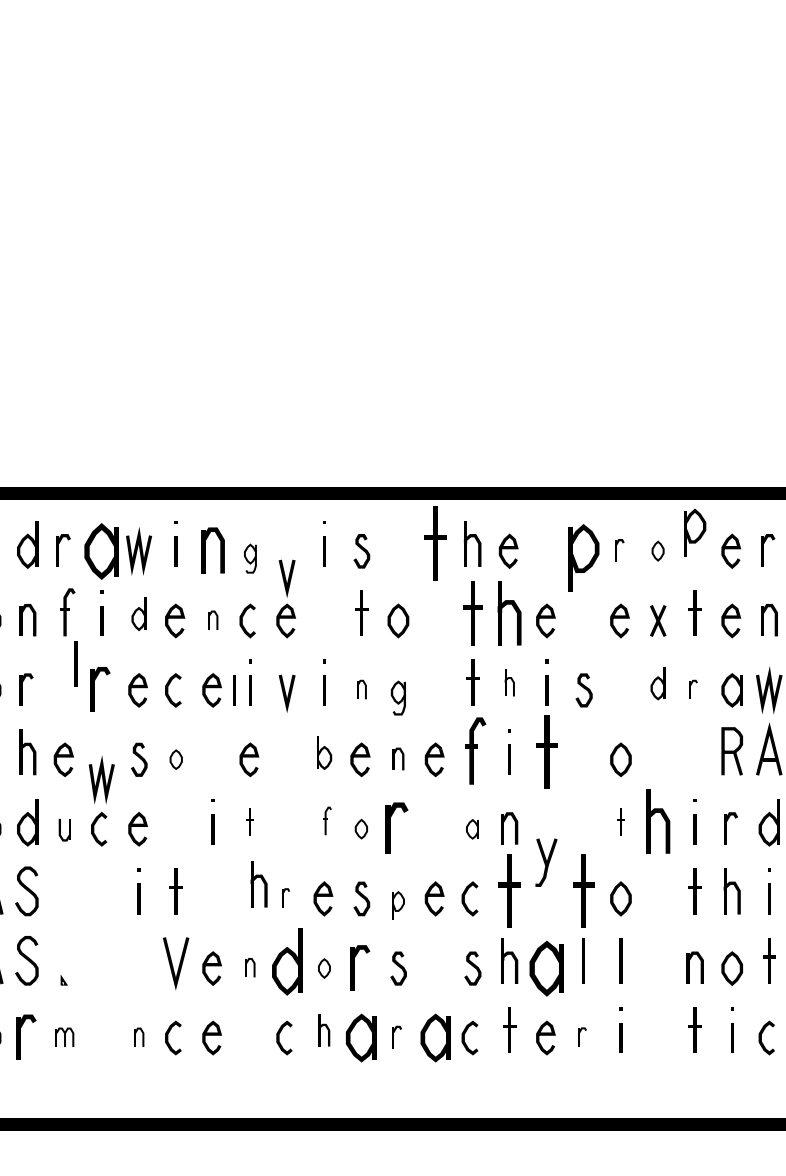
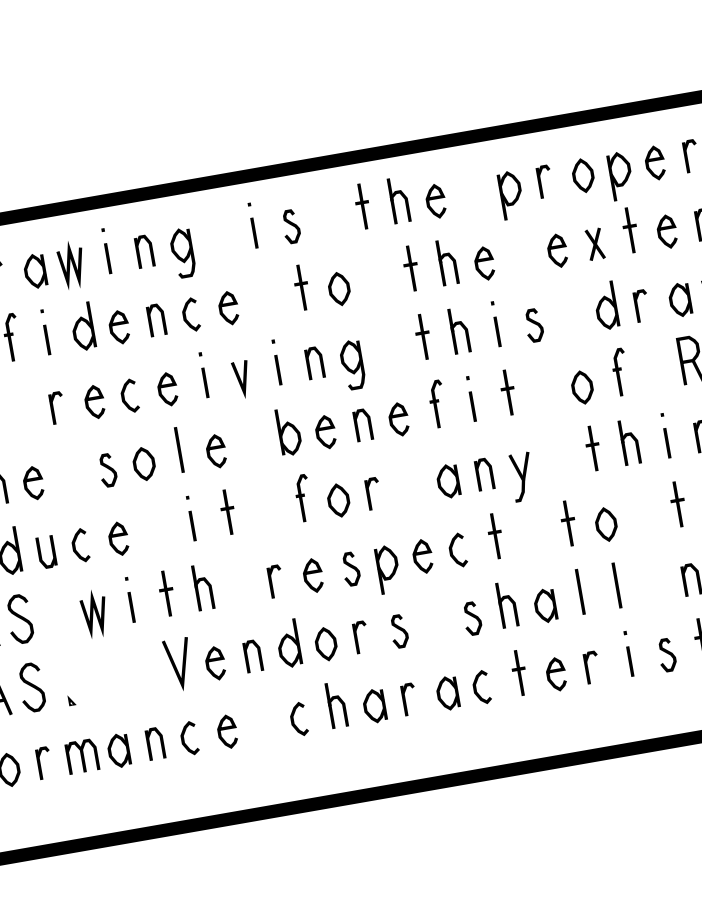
part: (695, 532) -> (621, 175), moved
part: (435, 543) -> (362, 206), size x0.62
part: (101, 550) -> (34, 270), size x0.62
part: (213, 550) -> (145, 251), size x0.71
part: (619, 550) -> (545, 181), size x1.43
part: (657, 550) -> (582, 175), size x1.67
part: (583, 557) -> (510, 194), size x0.71
part: (250, 558) -> (182, 252), size x1.67
line: (285, 578) -> (220, 266), removed
part: (472, 612) -> (410, 267), size x0.71
part: (509, 613) -> (447, 262), size x0.71
part: (138, 614) -> (82, 327), size x1.43
part: (213, 620) -> (157, 320), size x1.67
line: (75, 663) -> (178, 449), moved
part: (509, 682) -> (459, 330), size x1.67
part: (657, 683) -> (605, 306), size x1.43
part: (100, 689) -> (57, 407), size x0.71
part: (361, 689) -> (314, 362), size x1.67
part: (693, 689) -> (641, 305), size x1.67
line: (234, 690) -> (189, 385), removed
part: (398, 697) -> (352, 364), size x1.43
part: (475, 751) -> (437, 404), size x0.71
part: (546, 751) -> (507, 392), size x0.62
part: (661, 751) -> (620, 372), added
part: (324, 753) -> (289, 432), size x1.43
part: (398, 758) -> (363, 424), size x1.43
part: (176, 759) -> (144, 463), size x1.67
line: (100, 779) -> (93, 613), moved
part: (327, 820) -> (303, 497), size x1.67
part: (249, 821) -> (227, 512), size x1.67
part: (620, 821) -> (592, 448), size x1.67
part: (657, 821) -> (629, 442), size x0.71
part: (361, 828) -> (338, 499), size x1.67
part: (397, 828) -> (374, 493), size x0.62
part: (472, 829) -> (448, 481), size x1.67
part: (64, 830) -> (46, 552), size x1.43
part: (546, 862) -> (522, 476), moved
part: (258, 884) -> (202, 587), moved
part: (509, 891) -> (495, 536), size x0.62
part: (583, 891) -> (568, 523), size x0.62
part: (285, 897) -> (275, 580), size x1.67
part: (398, 905) -> (388, 569), size x1.67
part: (286, 961) -> (287, 643), size x0.71
part: (250, 967) -> (253, 655), size x1.67
part: (360, 967) -> (361, 636), size x0.71
part: (324, 968) -> (326, 644), size x1.67
part: (546, 968) -> (544, 605), size x0.62
part: (323, 1030) -> (335, 705), size x1.43
part: (26, 1036) -> (44, 762), size x0.71
part: (397, 1036) -> (409, 698), size x1.43
part: (582, 1036) -> (592, 666), size x1.67
curve: (658, 1036) -> (667, 653), added
part: (64, 1037) -> (82, 756), size x1.67
part: (101, 1037) -> (118, 750), added
part: (139, 1037) -> (155, 743), size x1.67
part: (361, 1037) -> (374, 705), size x0.71
part: (435, 1037) -> (447, 692), size x0.71

